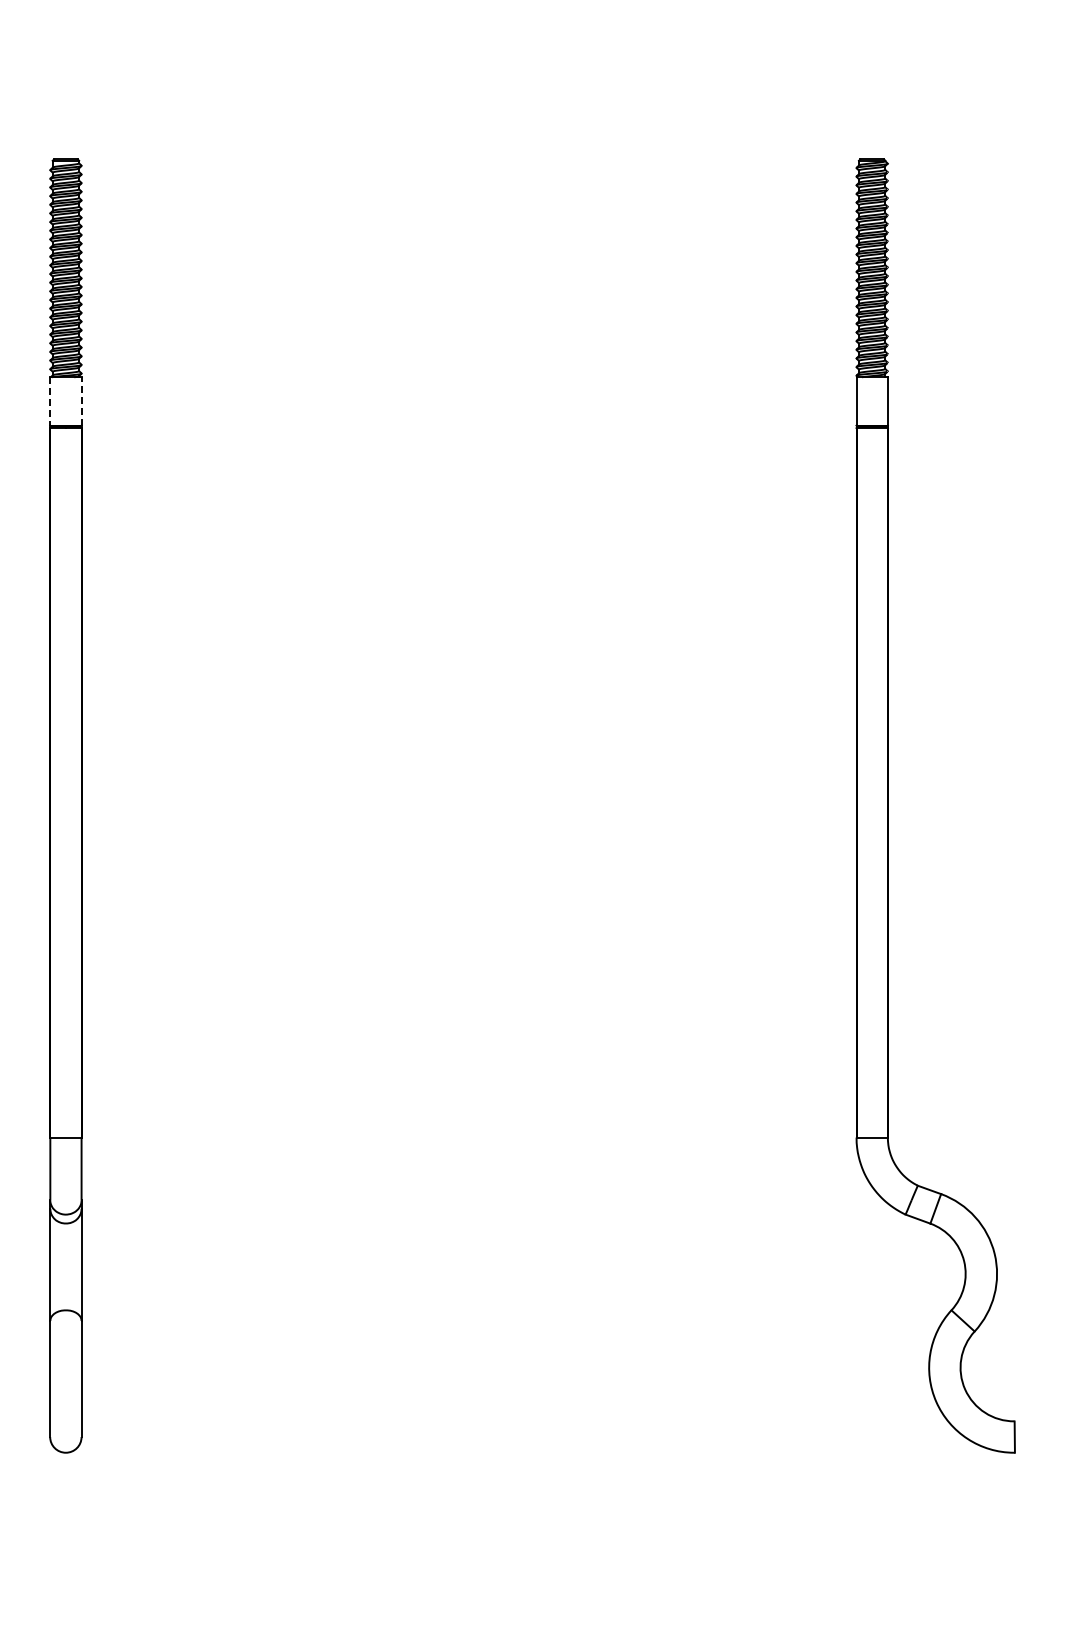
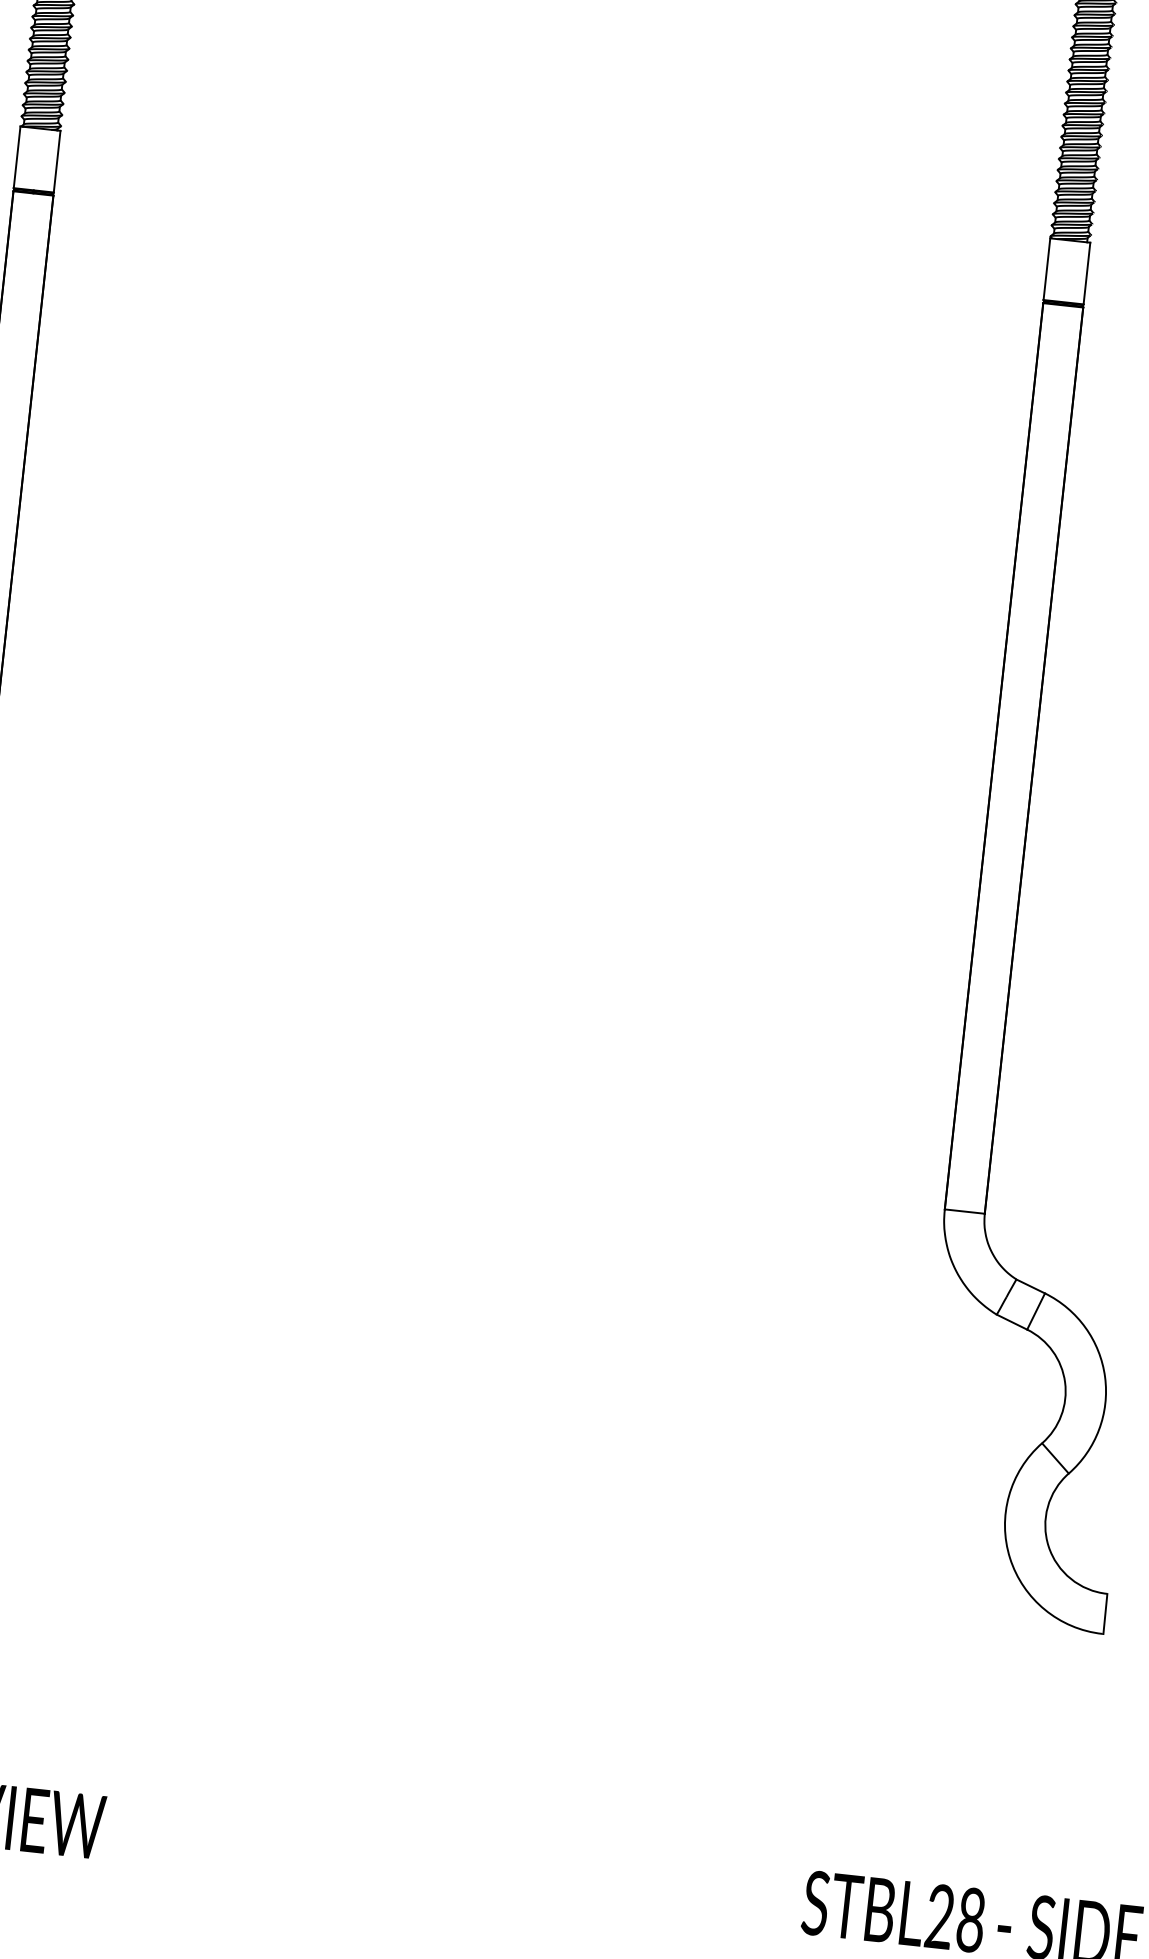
line: (81, 400) -> (57, 160), dashed -> solid
line: (50, 401) -> (17, 157), dashed -> solid

